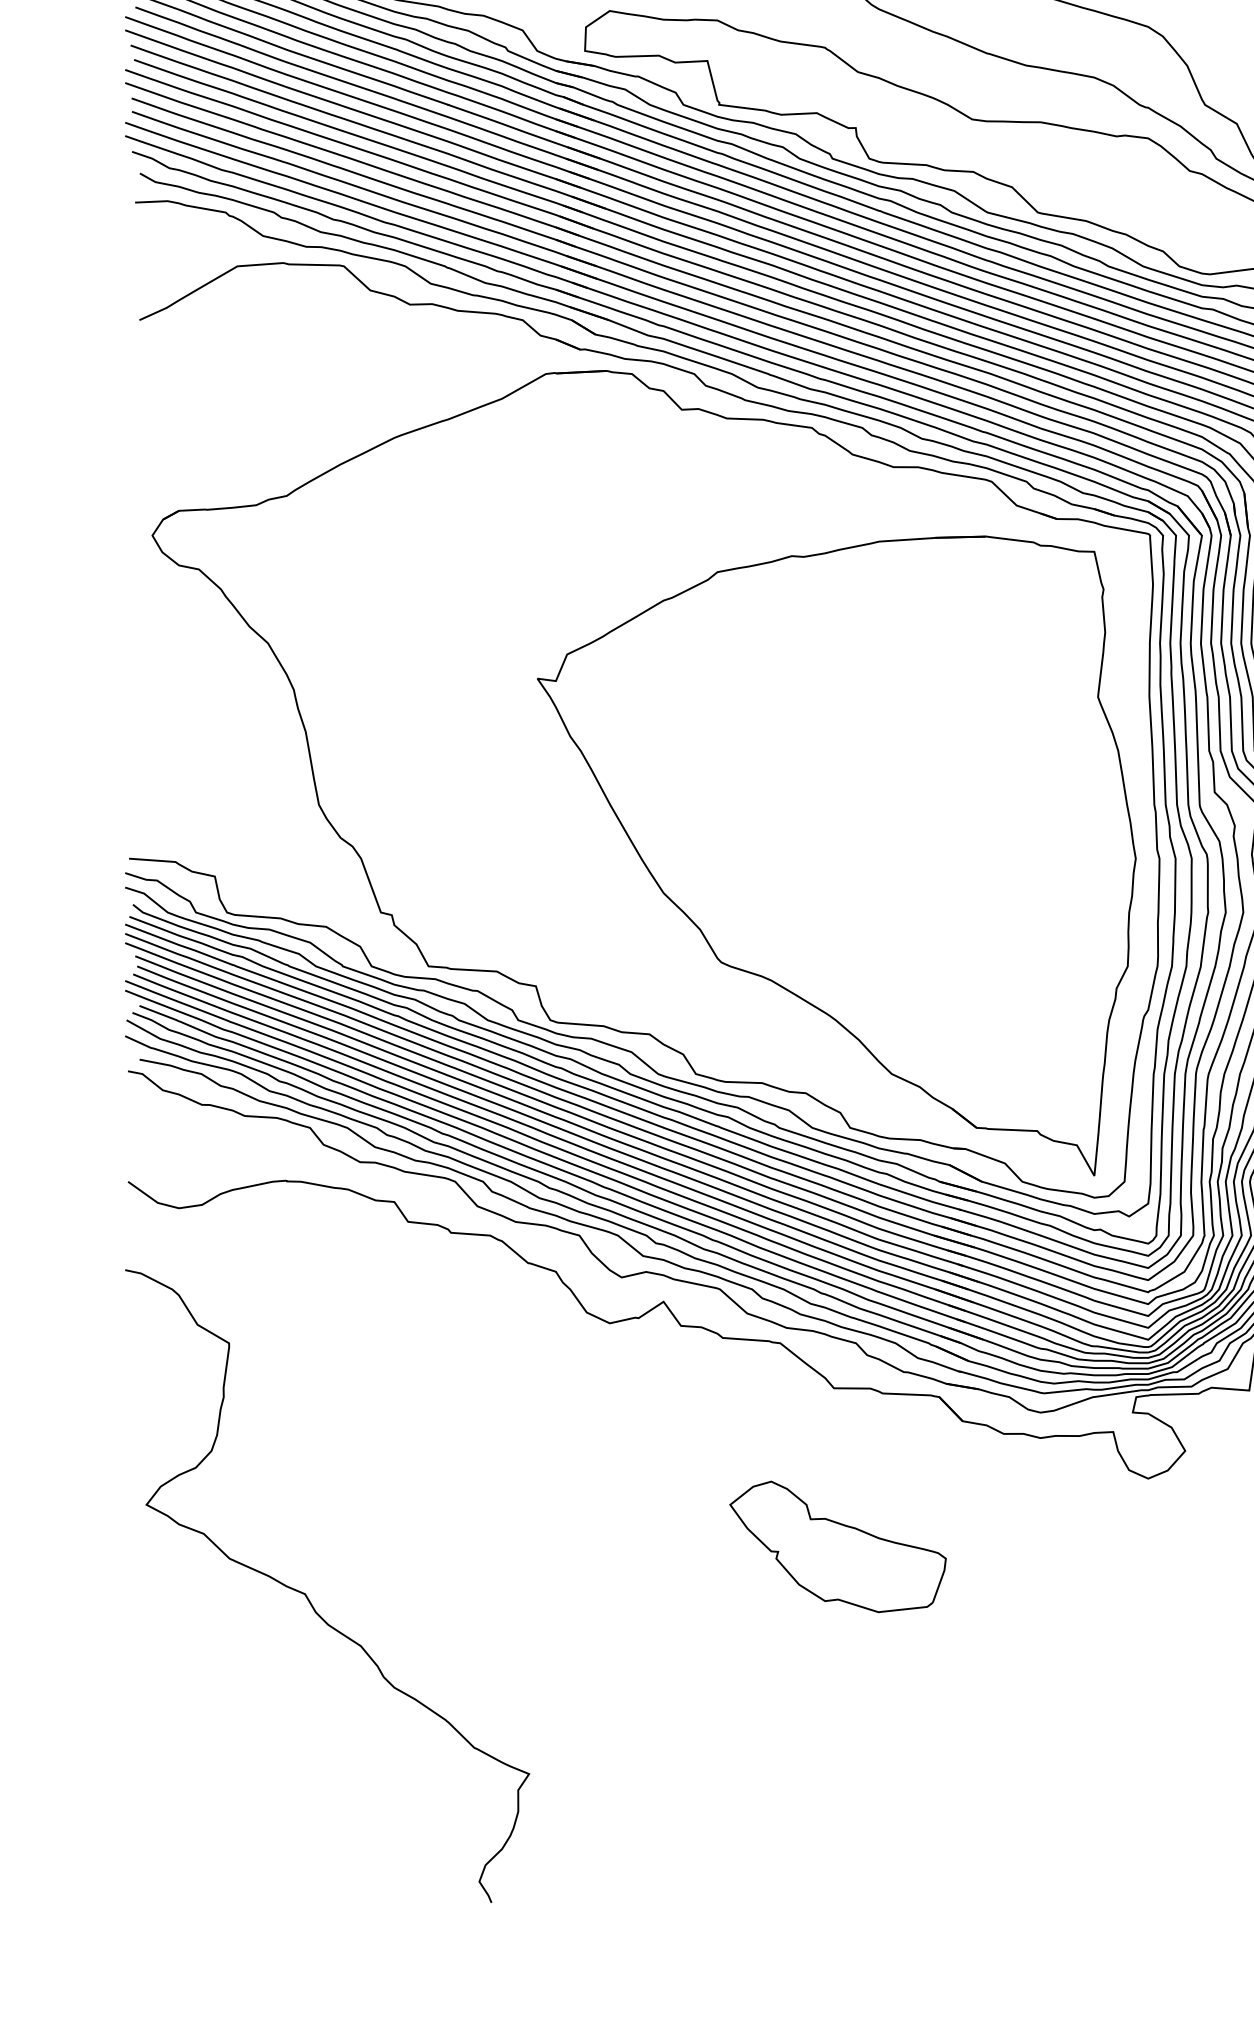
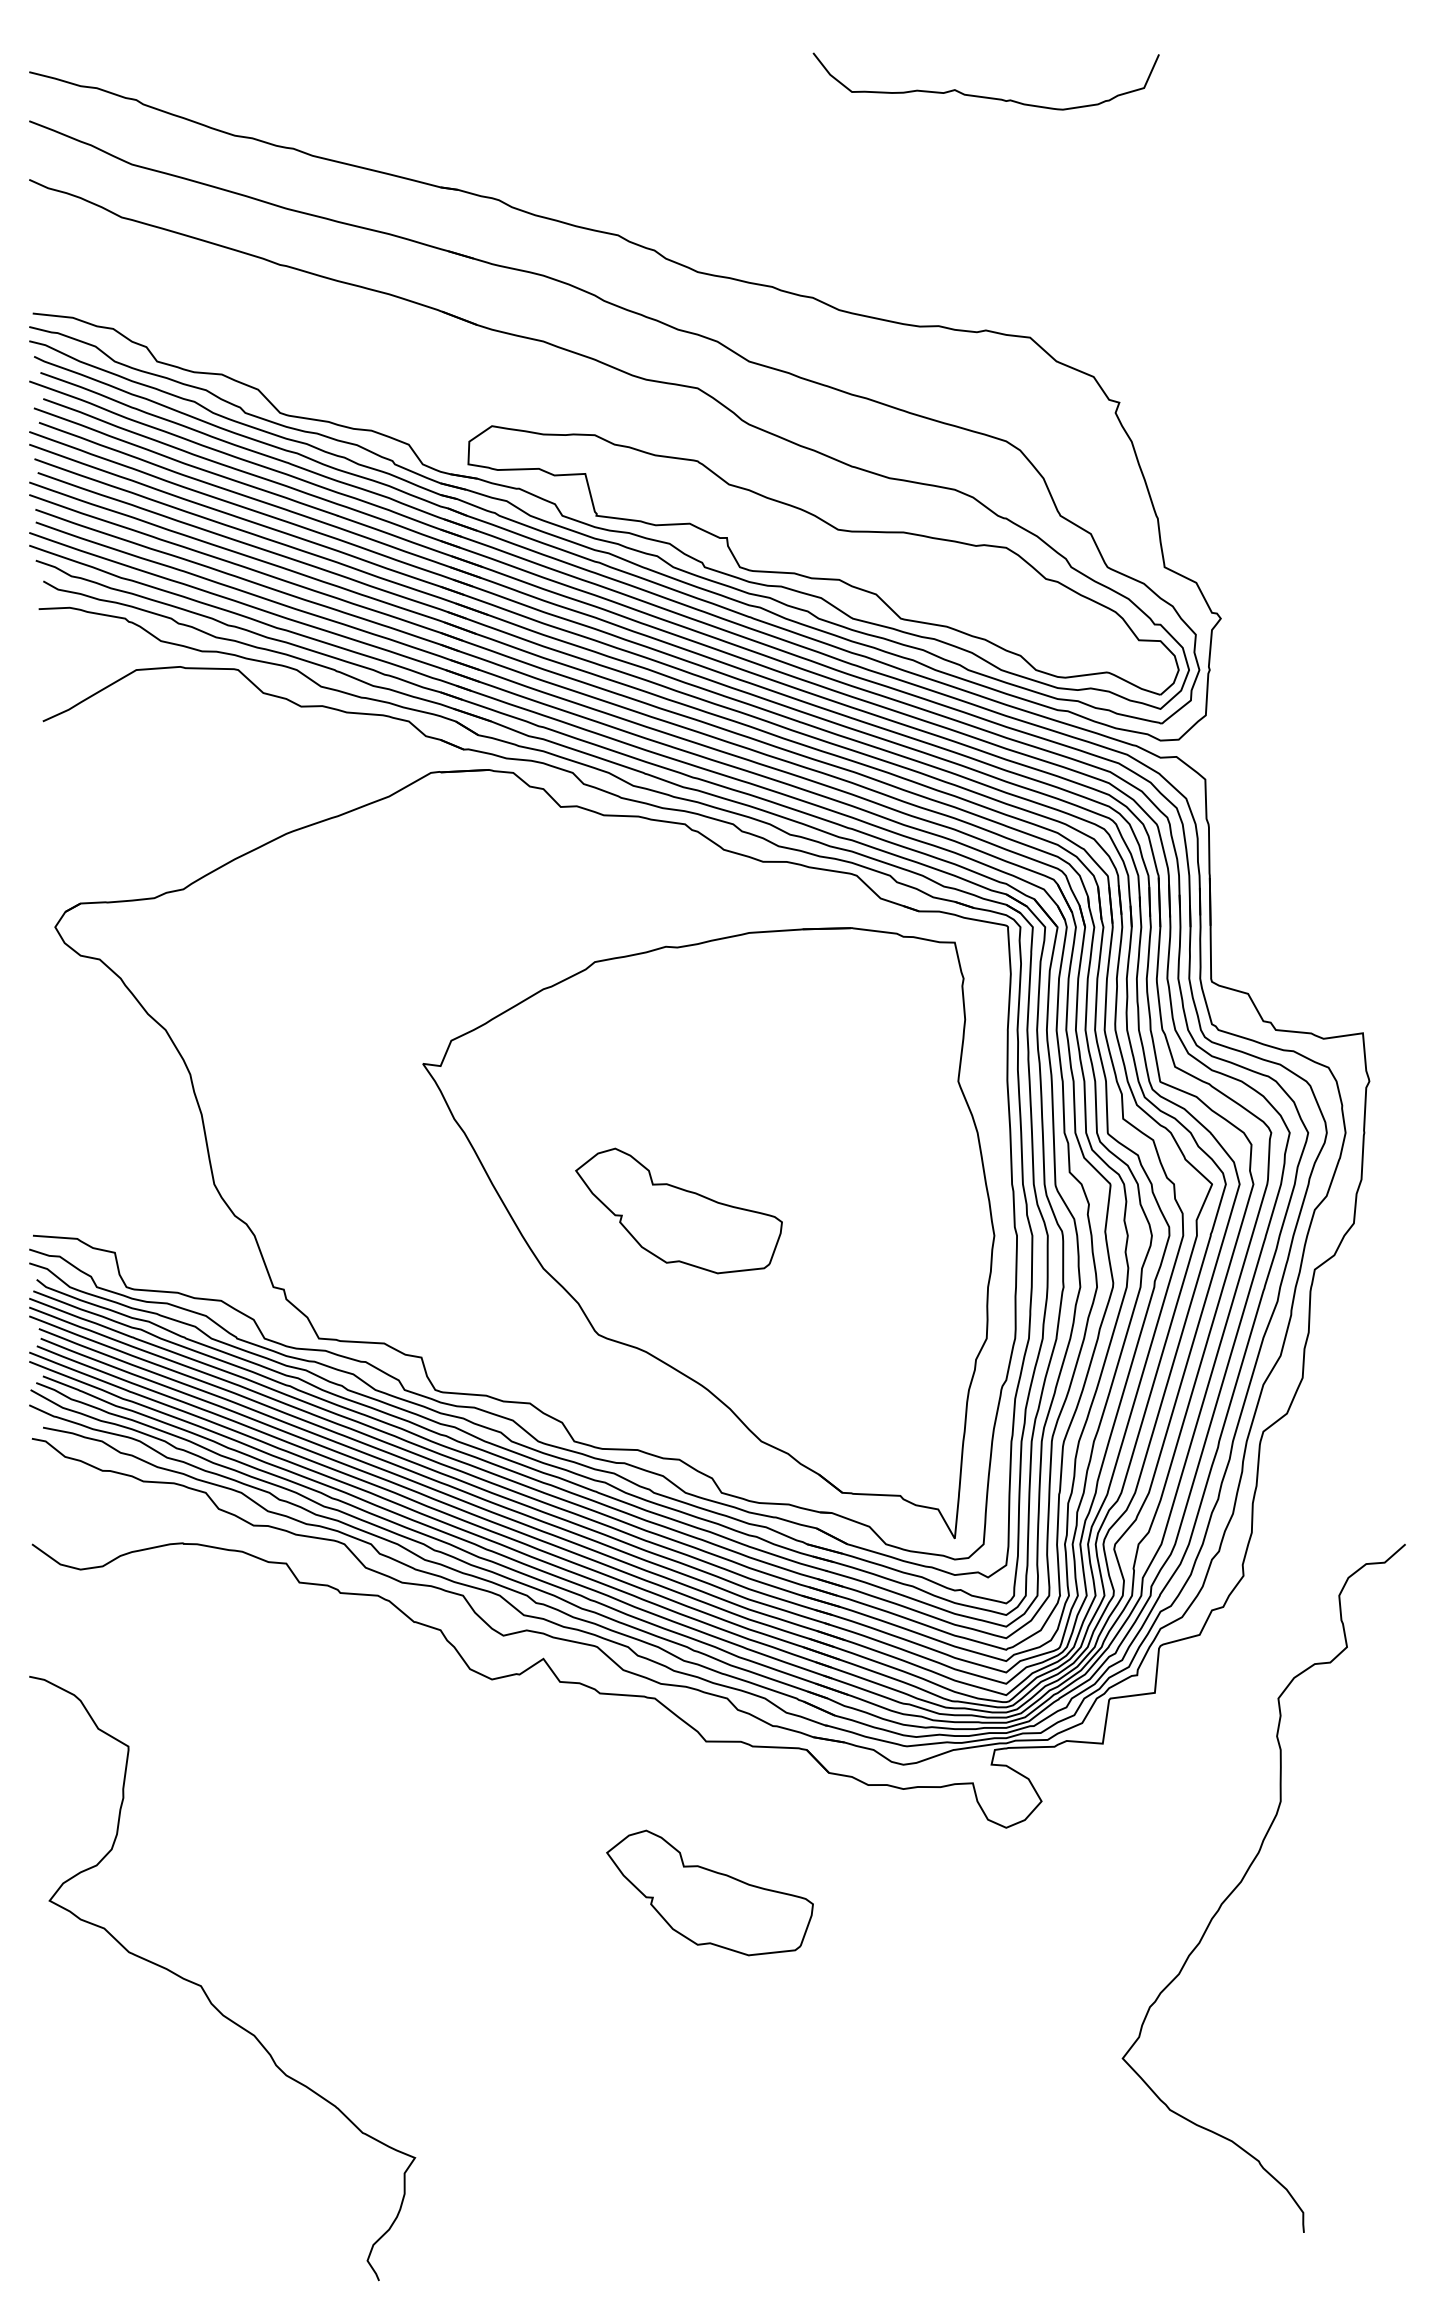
part: (805, 832) -> (678, 1210), added
curve: (308, 1597) -> (204, 1989), moved

